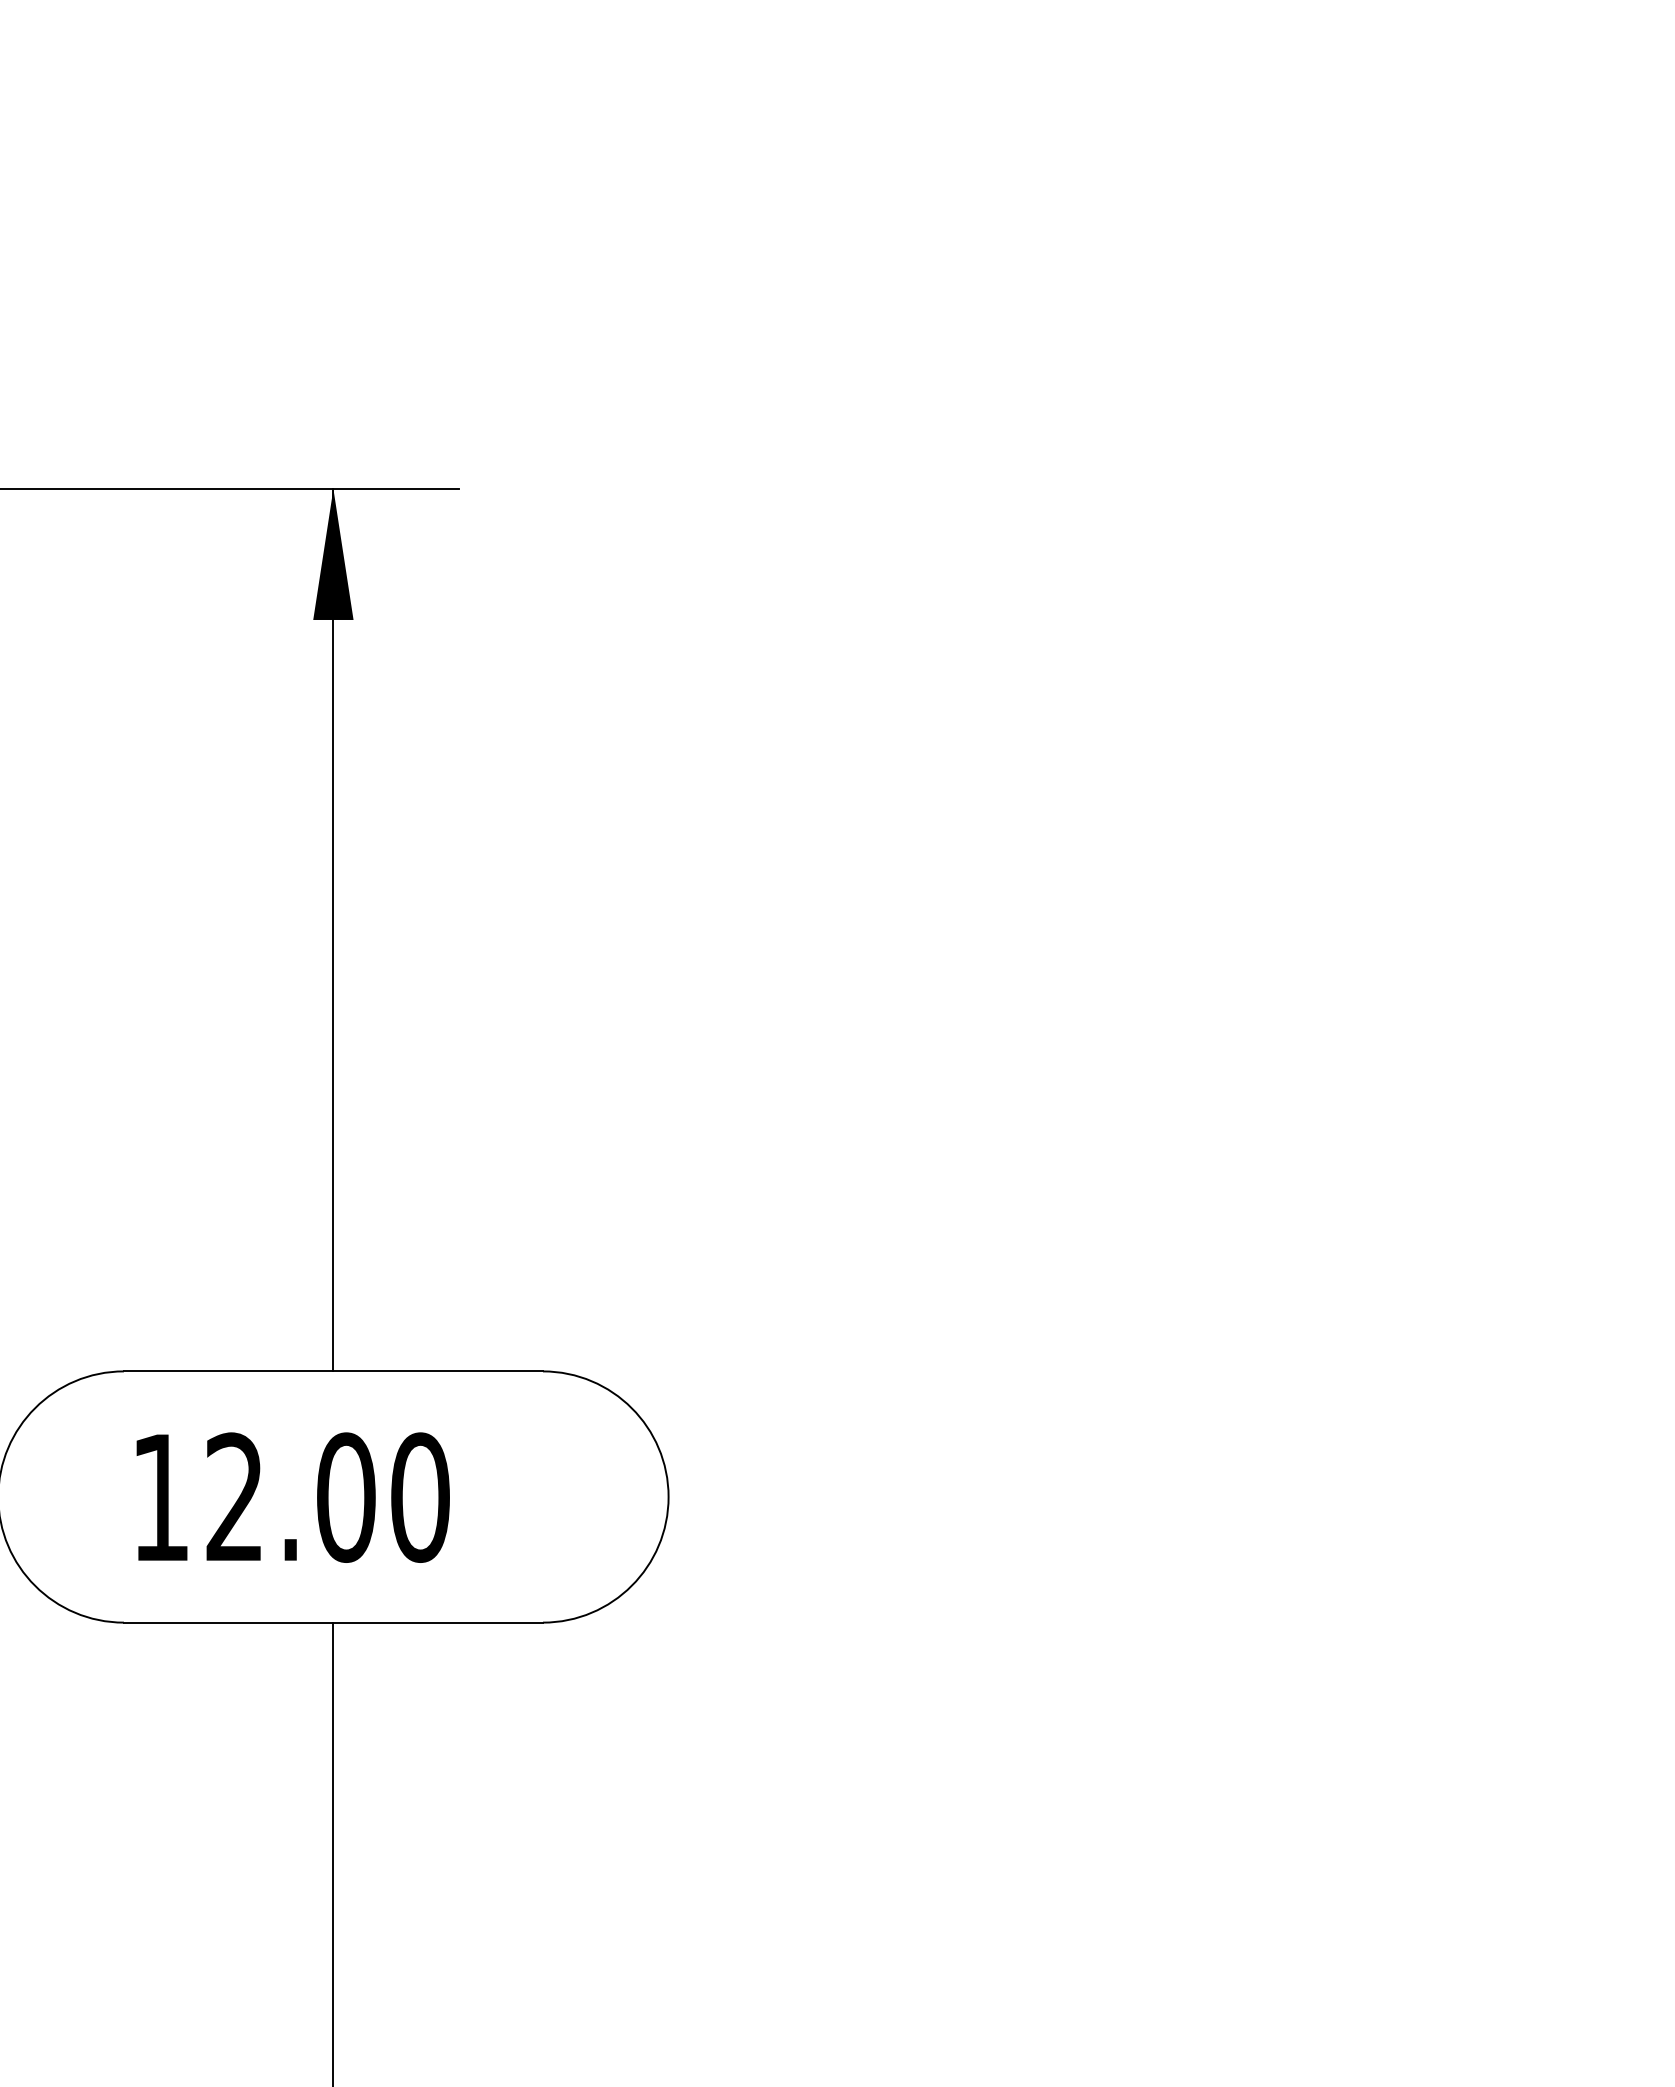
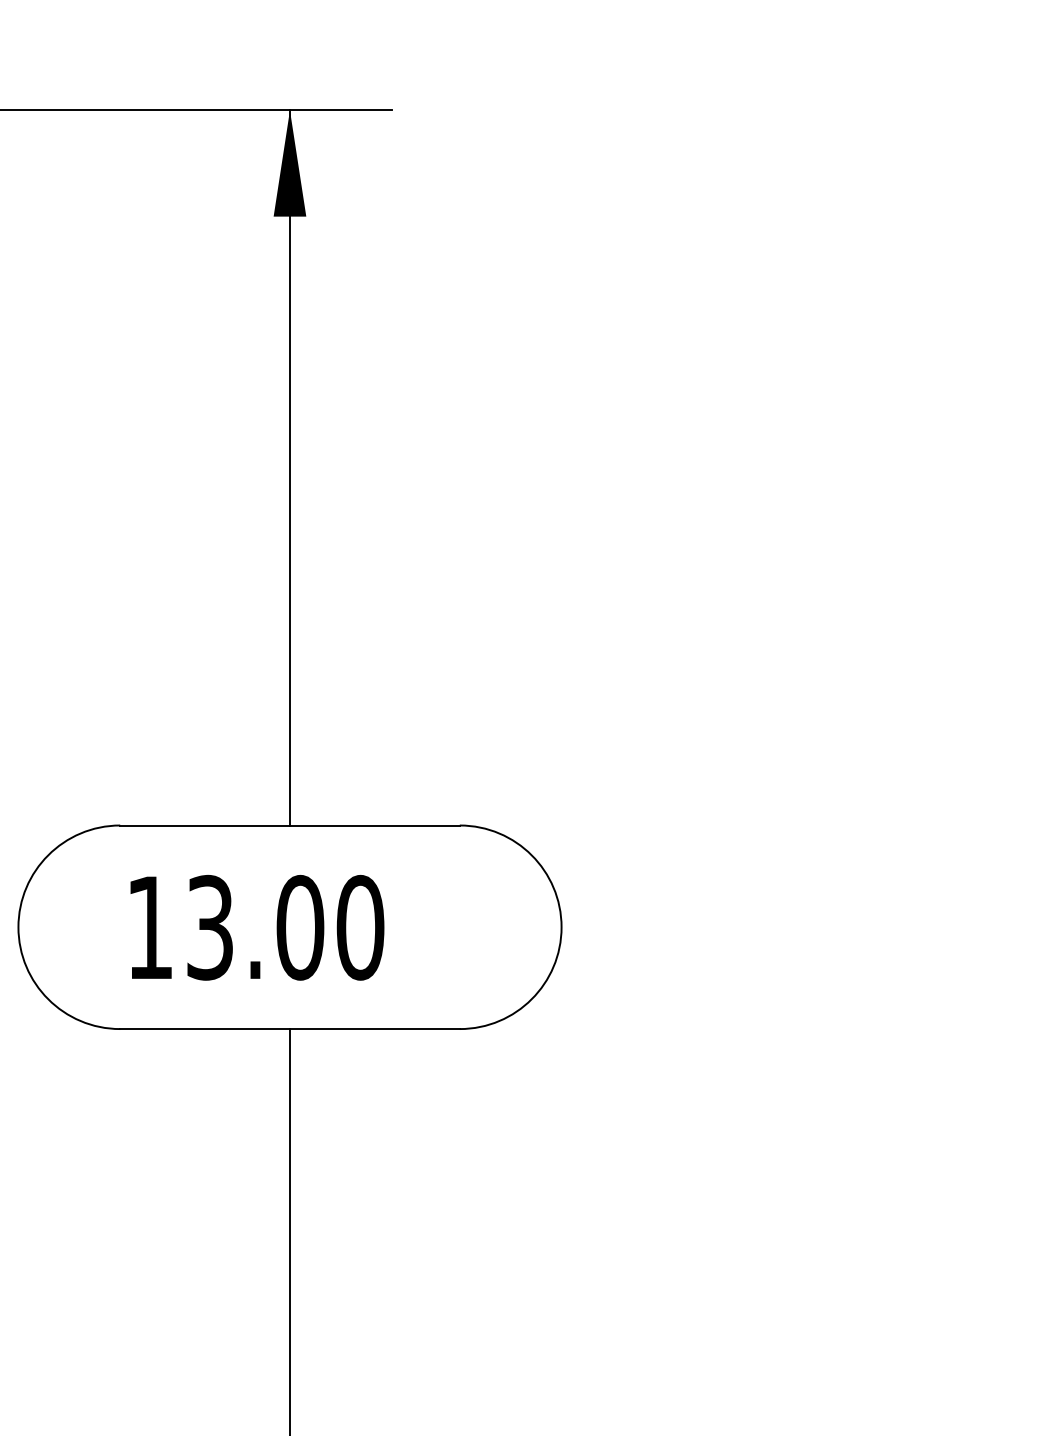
text: (234, 1497) -> (209, 927), 12.00 -> 13.00

